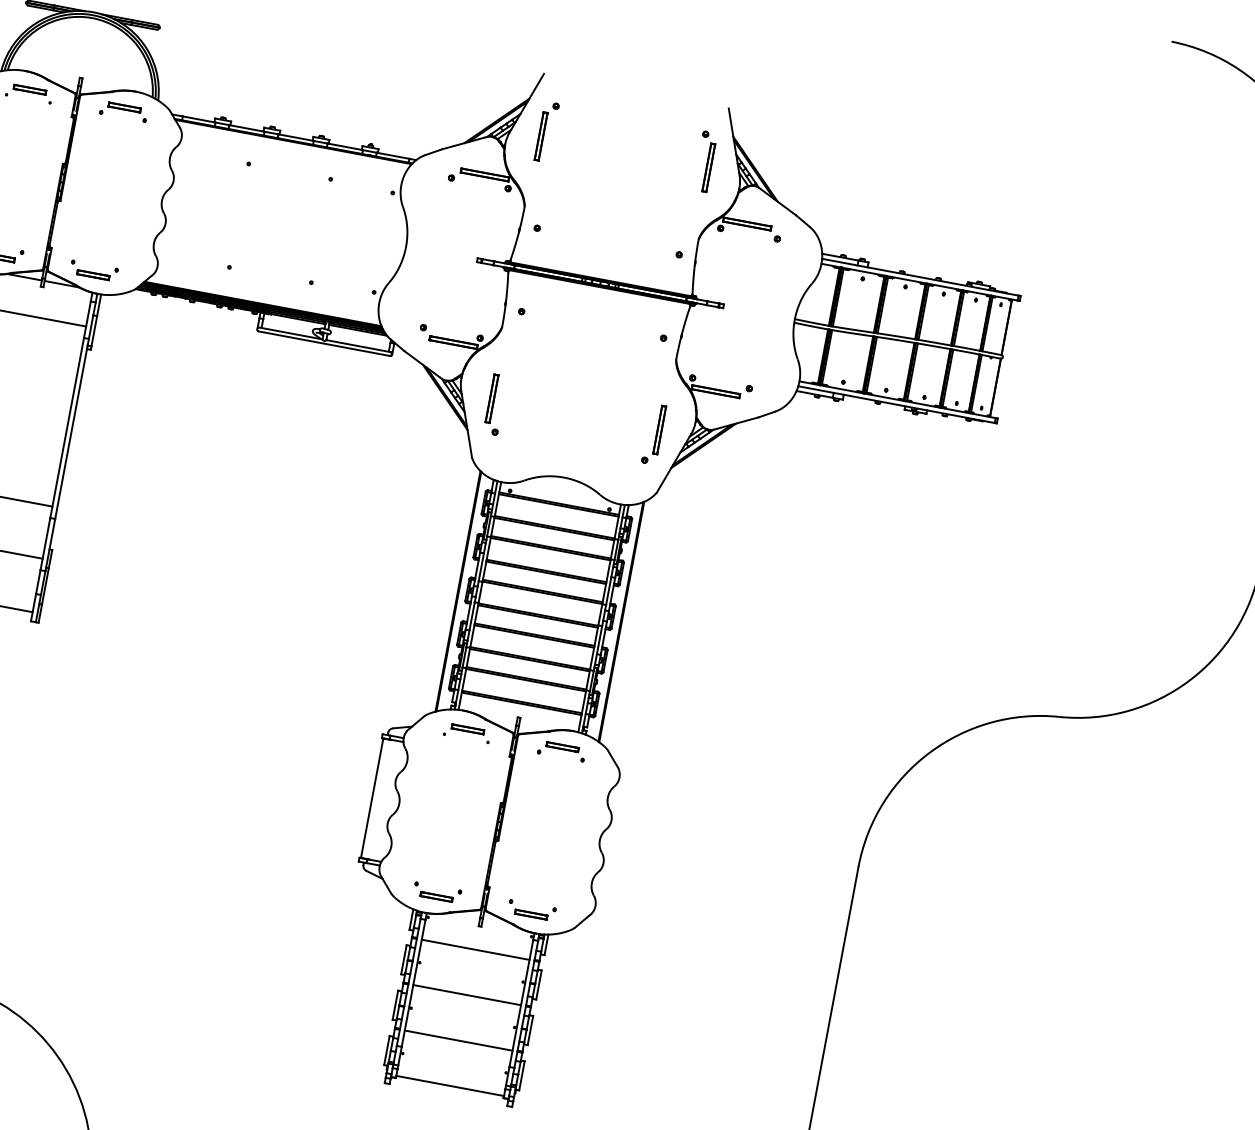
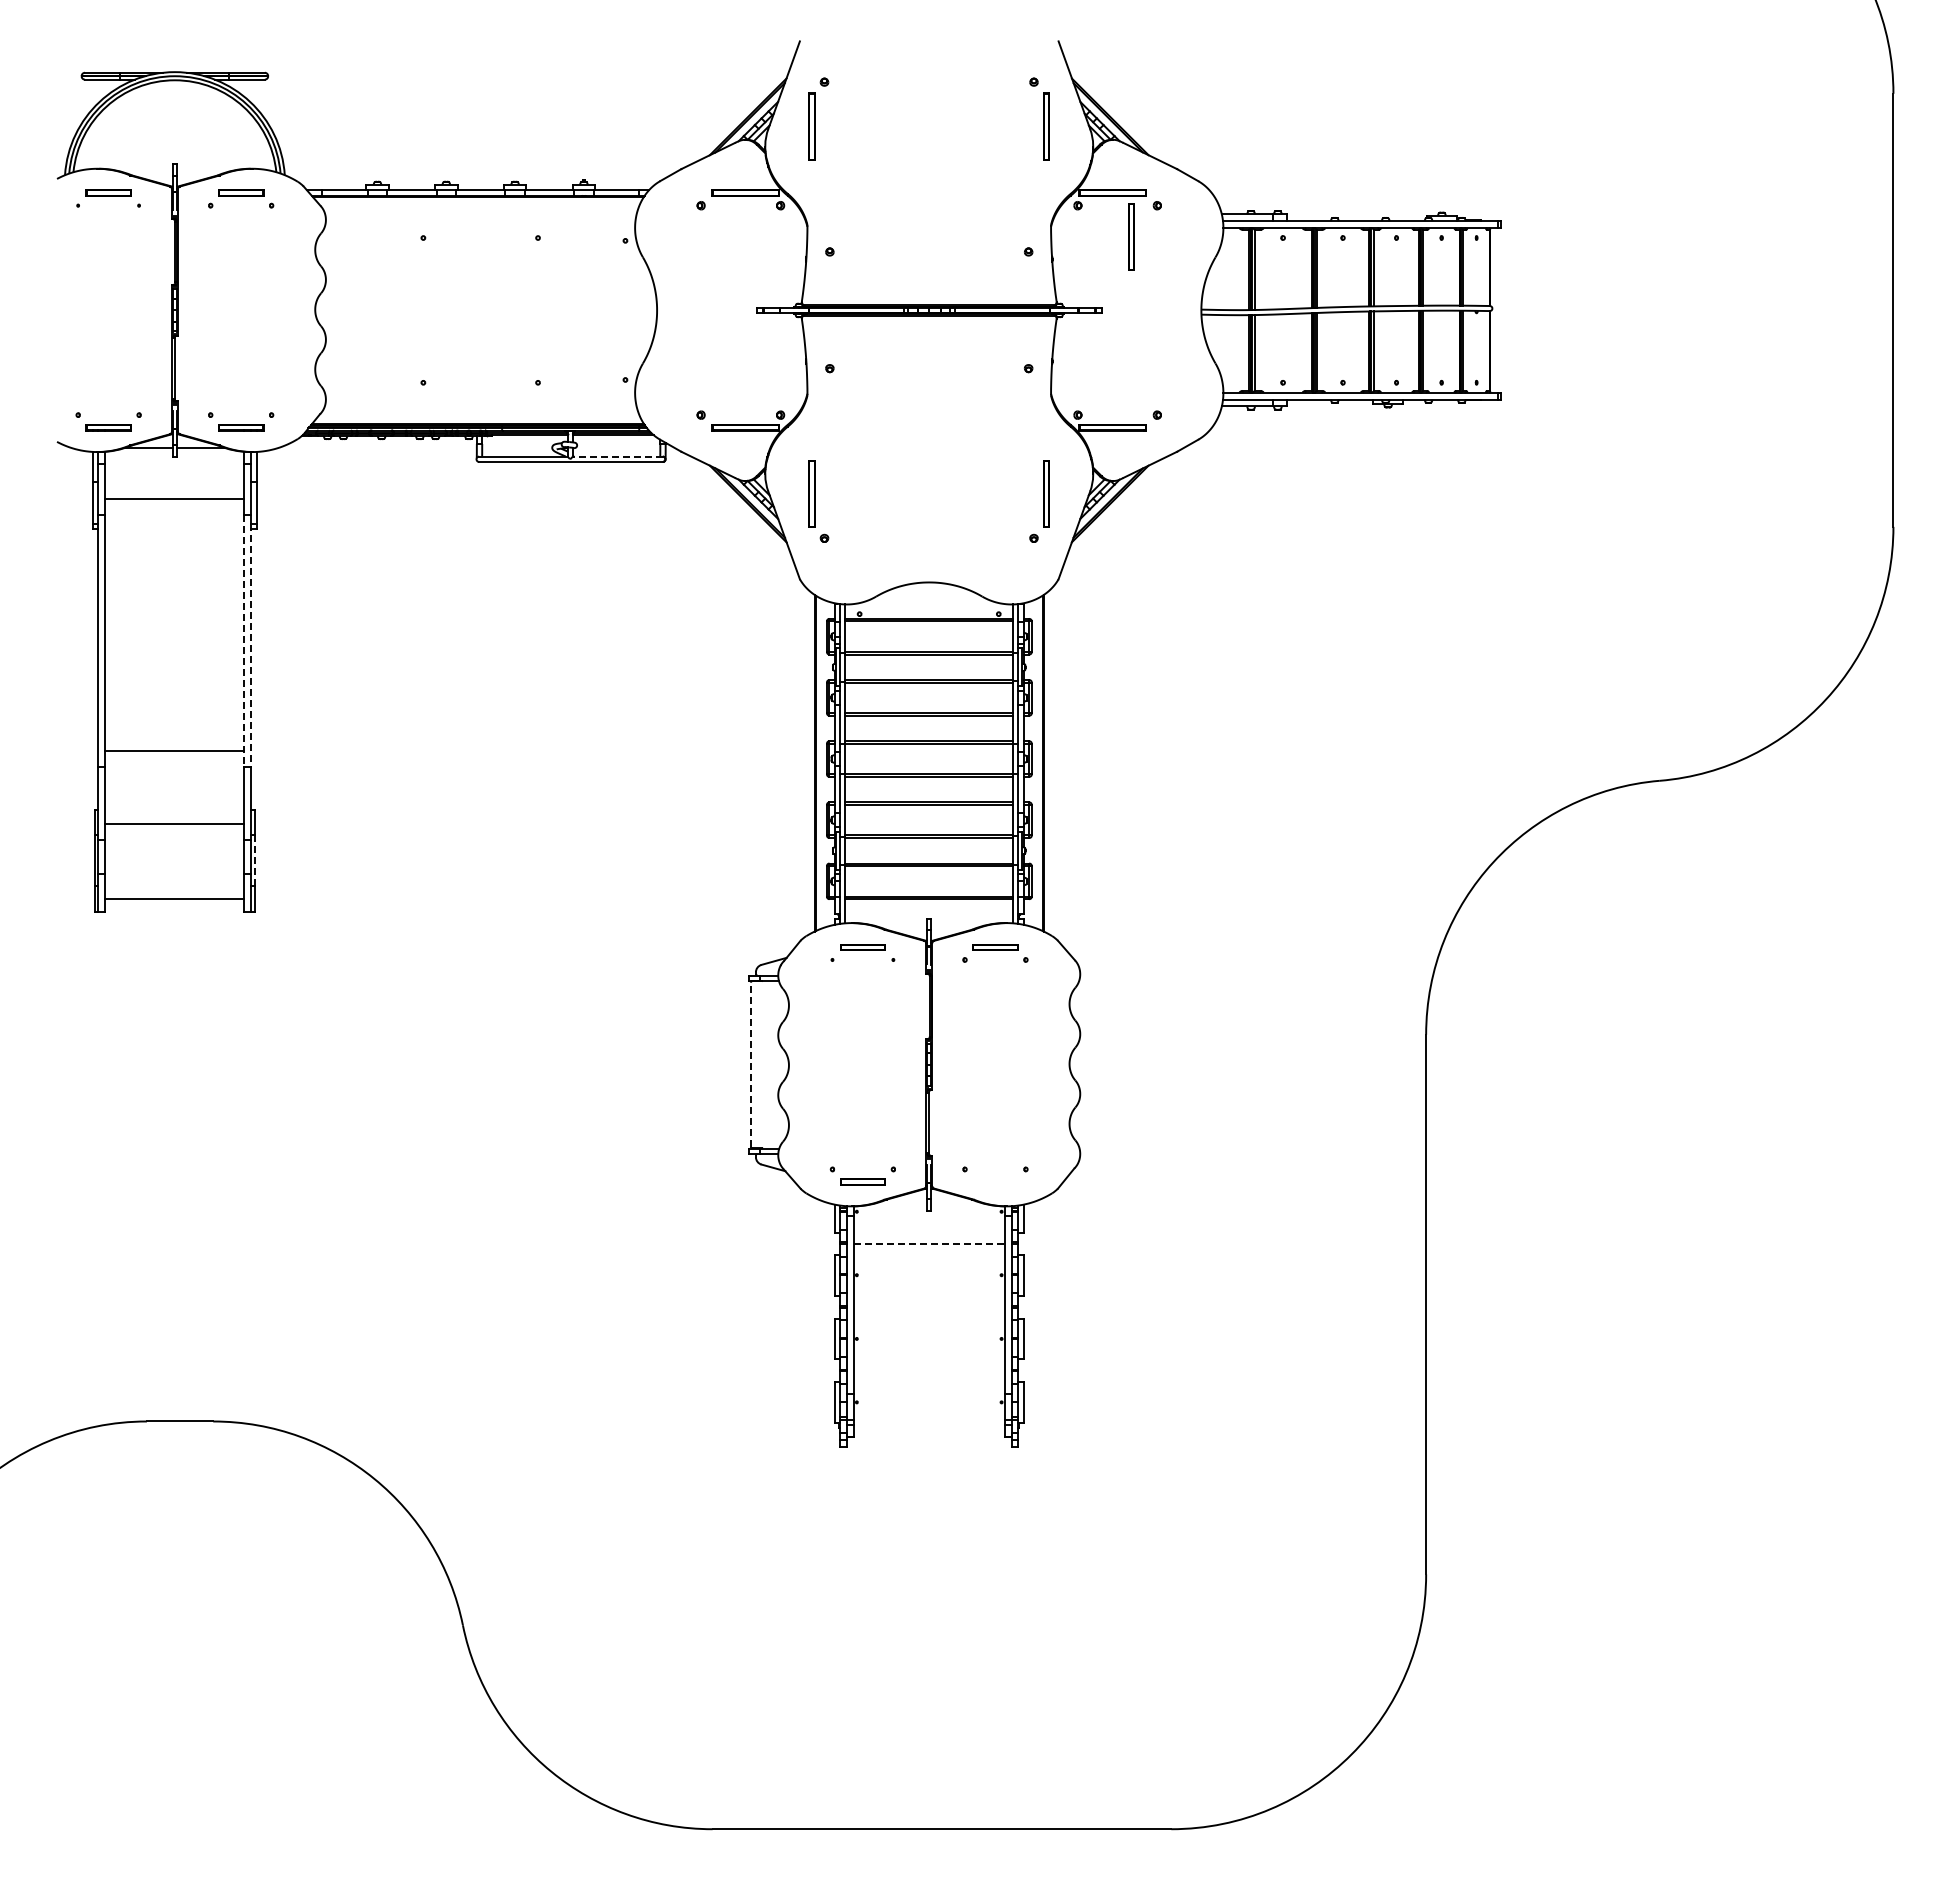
part: (754, 257) -> (1131, 236), added
line: (358, 345) -> (617, 456), solid -> dashed
line: (67, 428) -> (244, 641), solid -> dashed
line: (71, 432) -> (251, 646), solid -> dashed
line: (45, 586) -> (255, 860), solid -> dashed
line: (371, 797) -> (750, 1064), solid -> dashed
part: (531, 914) -> (995, 1181), removed
line: (475, 949) -> (929, 1243), solid -> dashed
line: (466, 995) -> (928, 1307), removed
line: (458, 1040) -> (928, 1370), removed
line: (449, 1086) -> (928, 1434), removed

